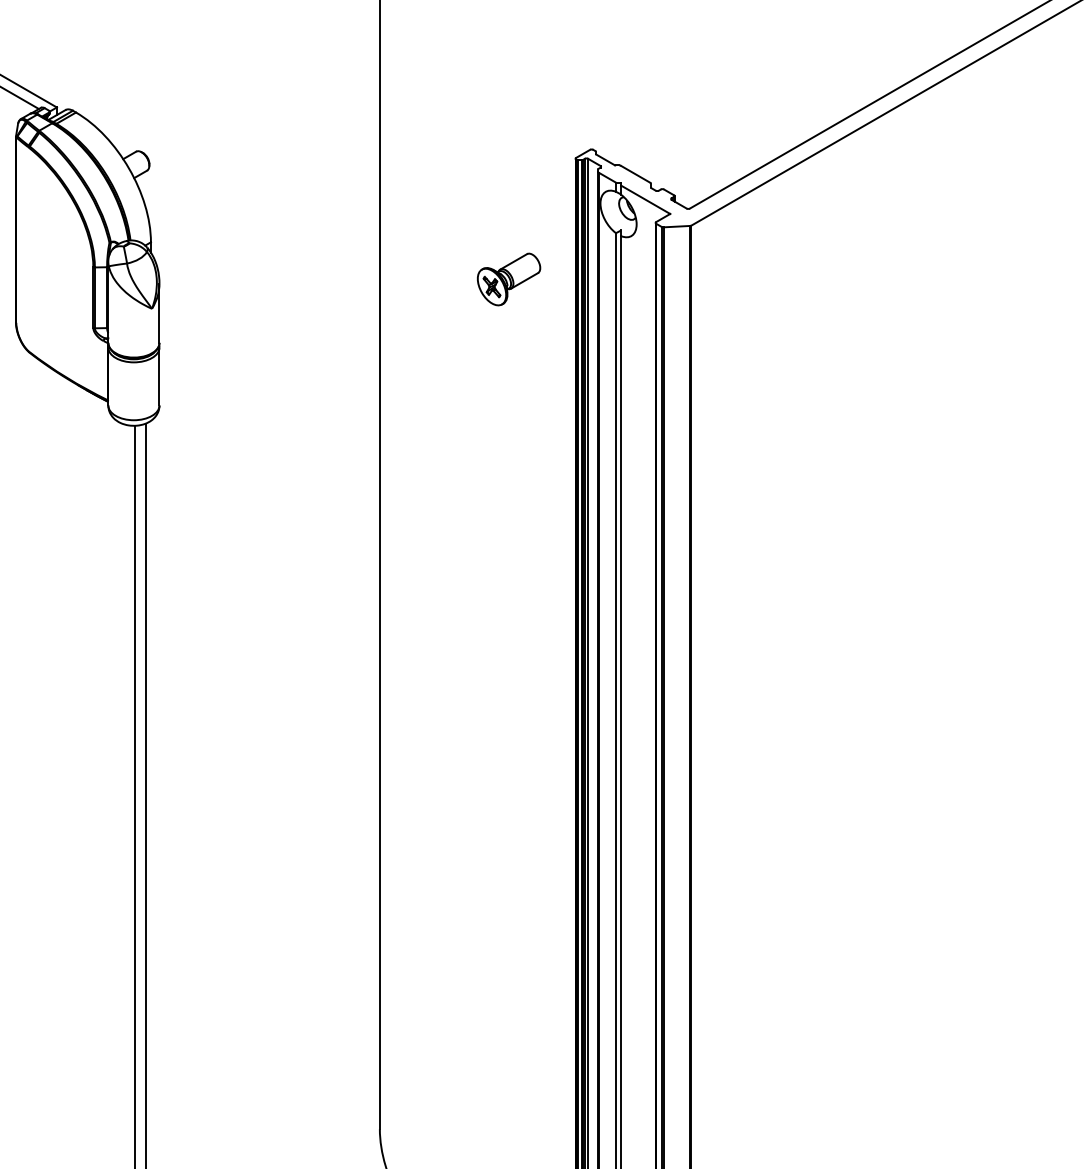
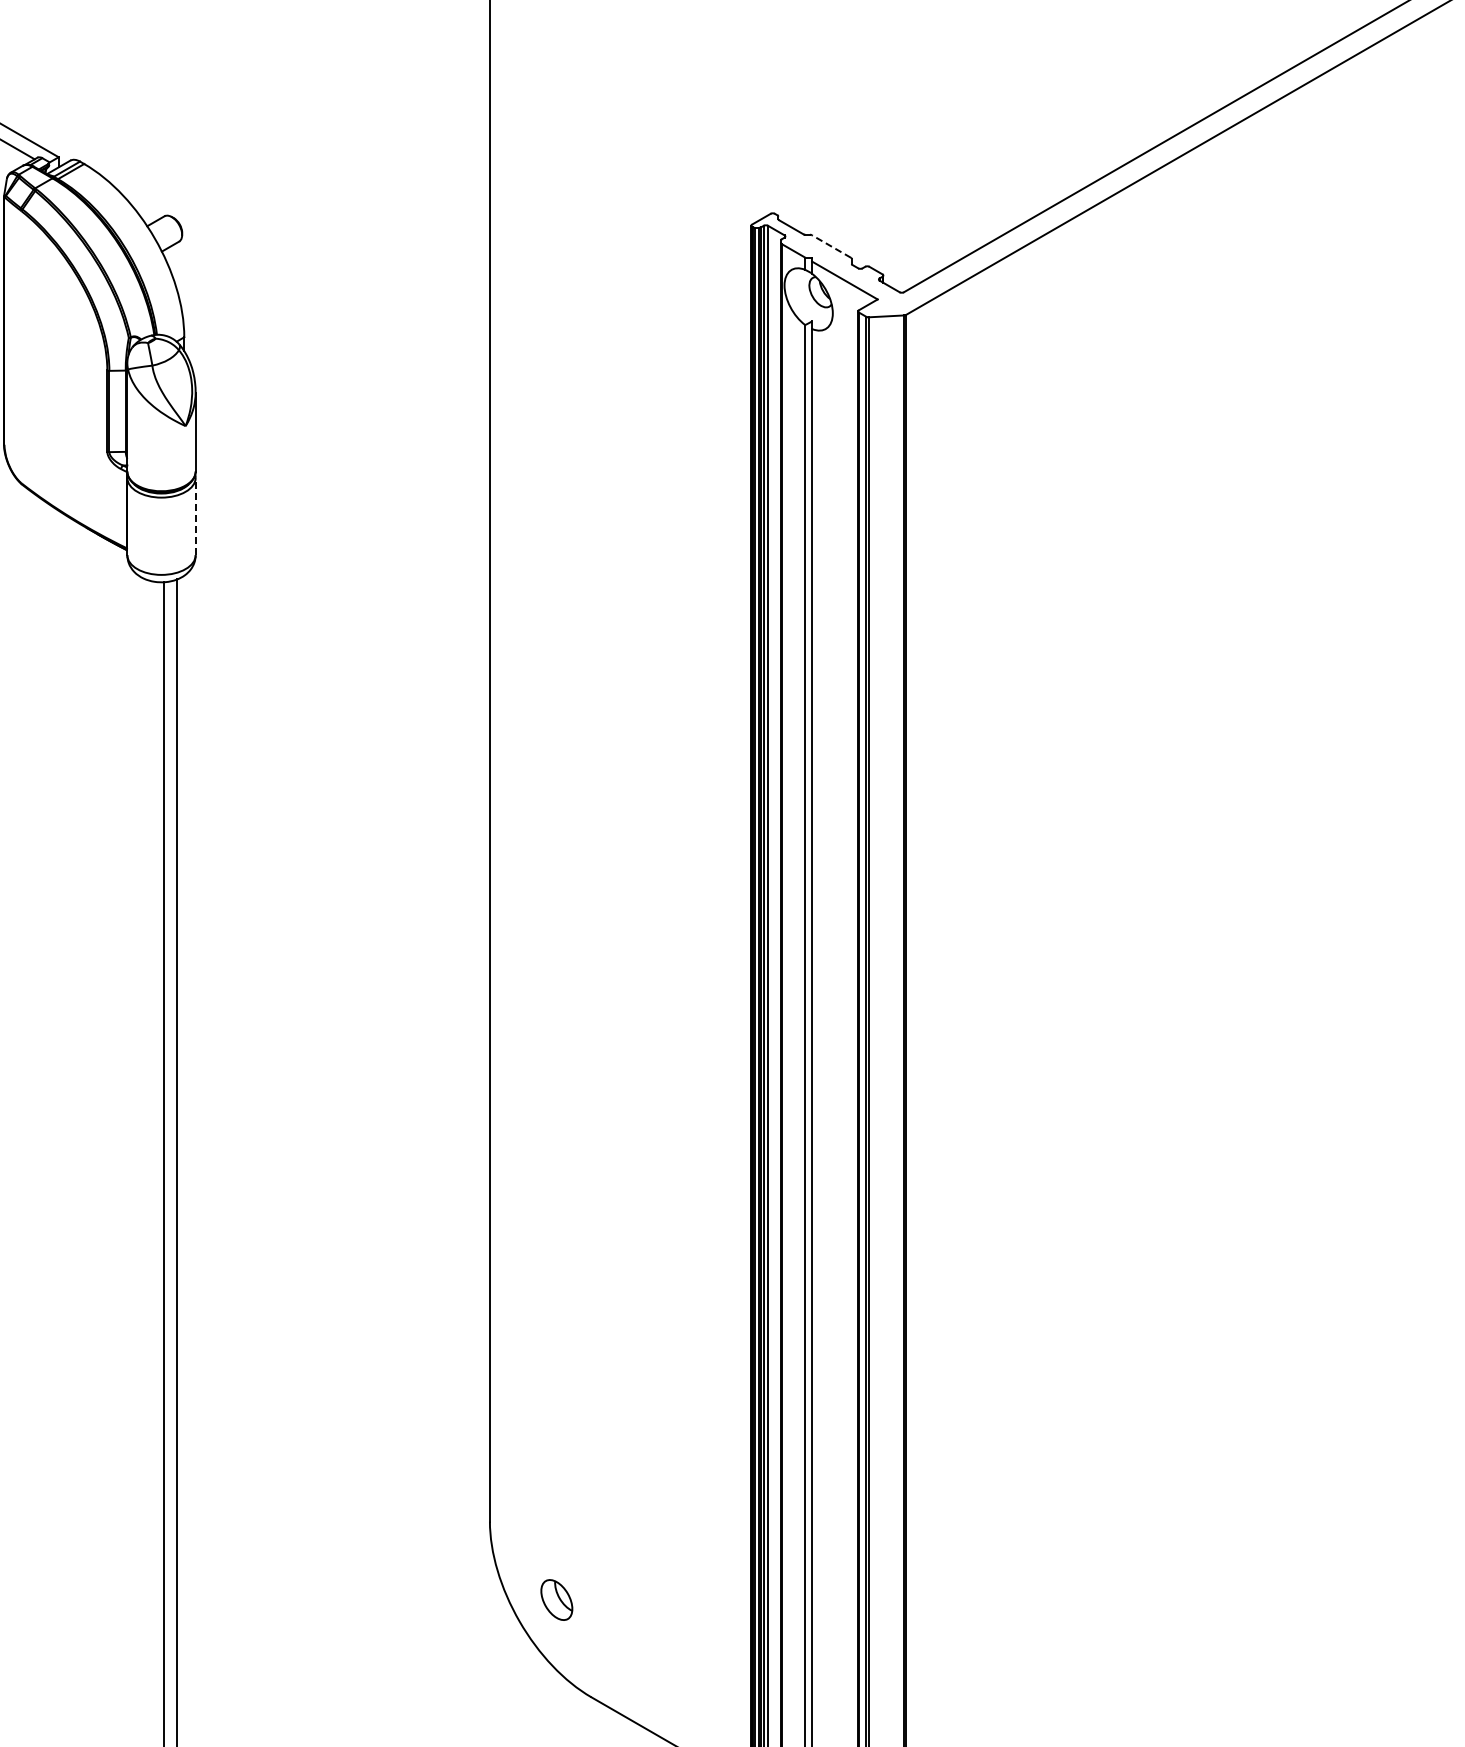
line: (635, 174) -> (831, 246), solid -> dashed
part: (508, 279) -> (661, 386), removed
line: (159, 376) -> (195, 516), solid -> dashed

